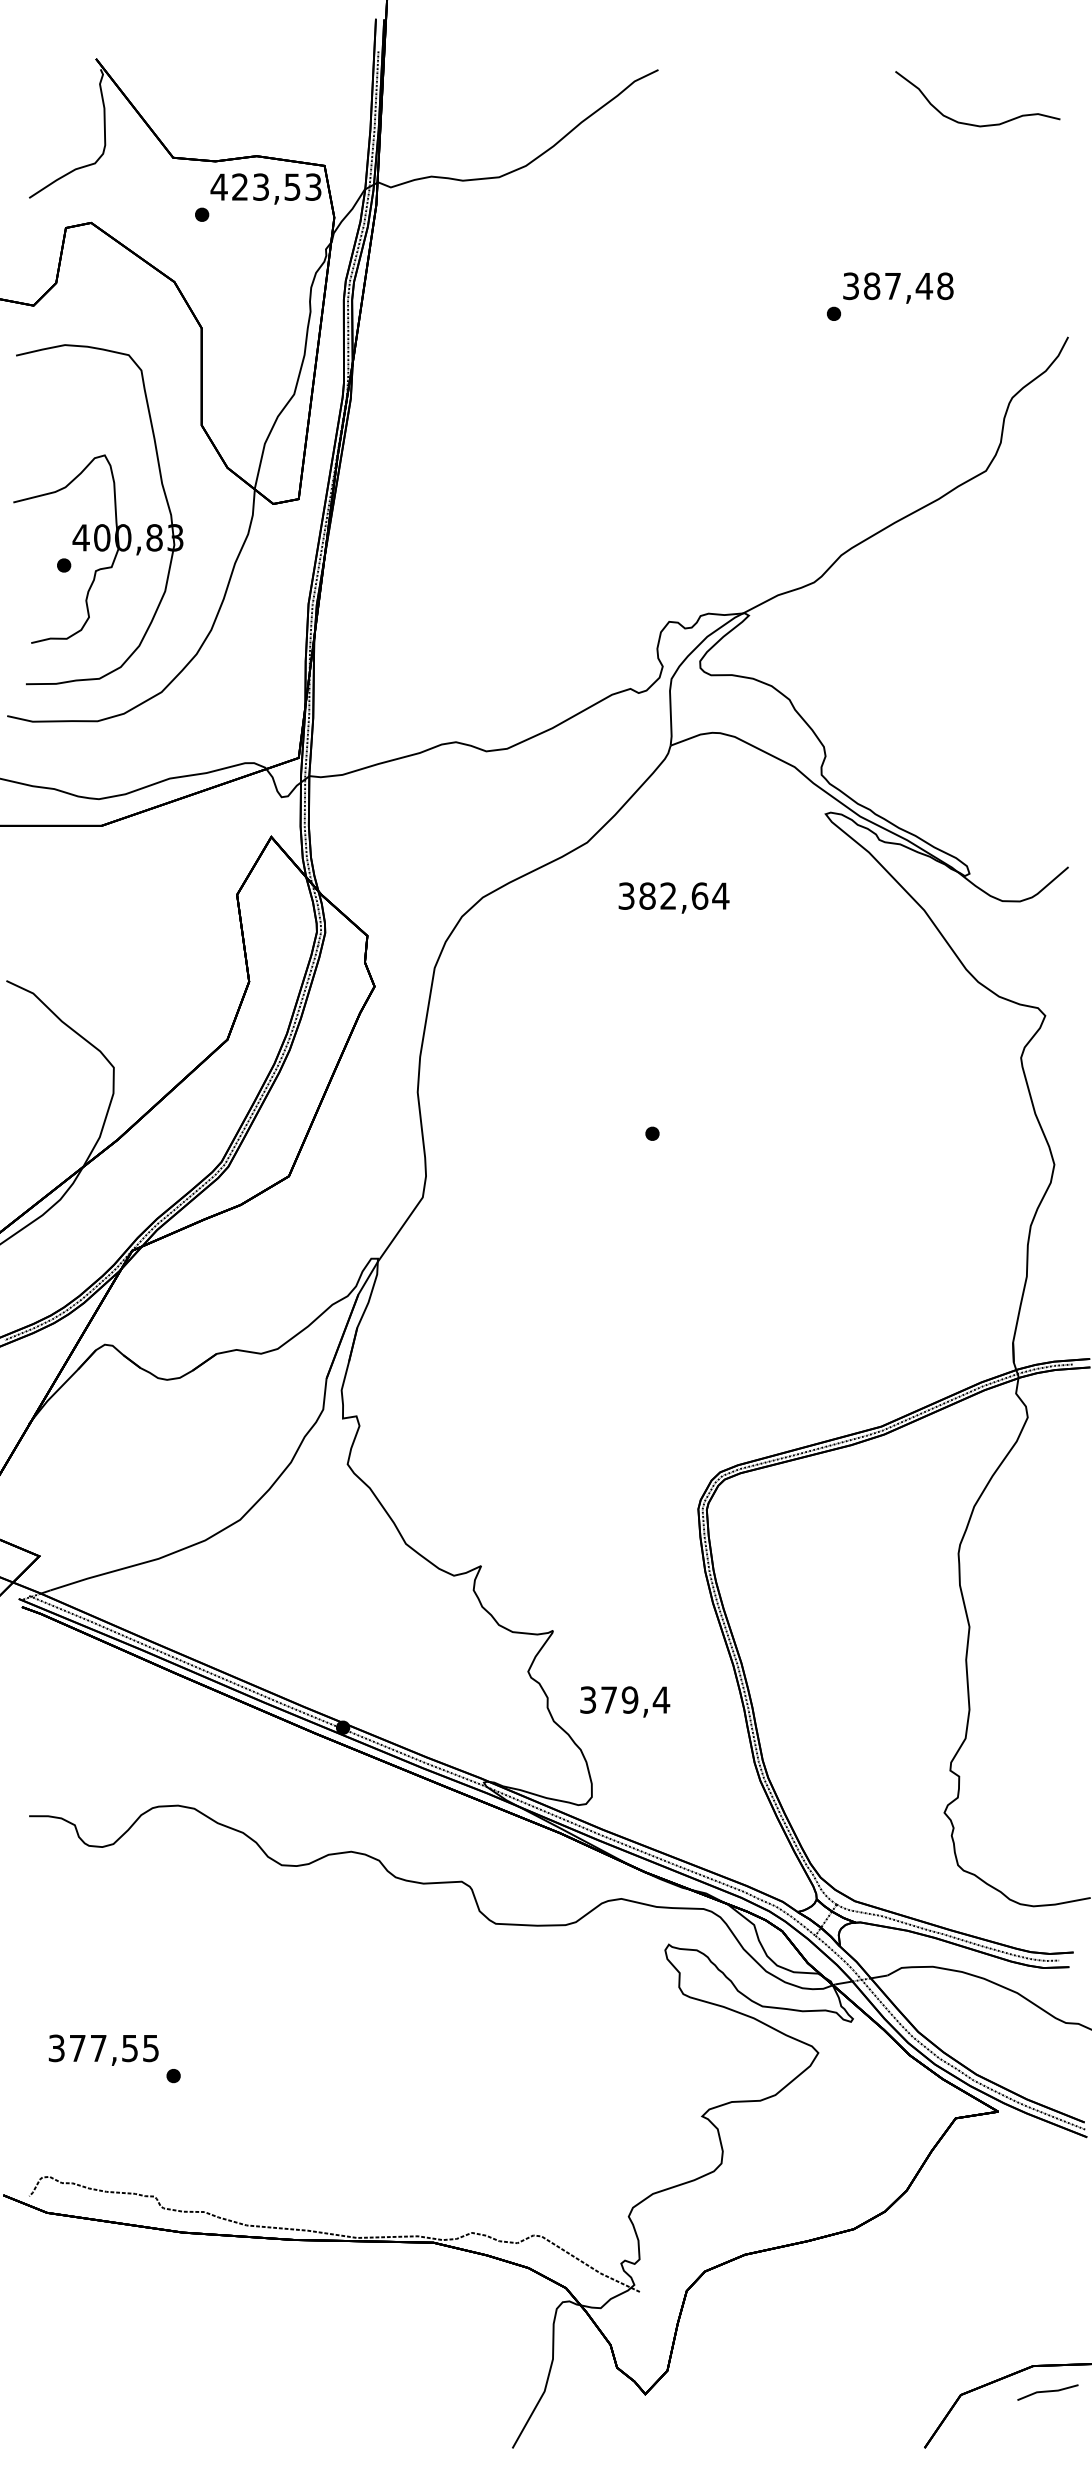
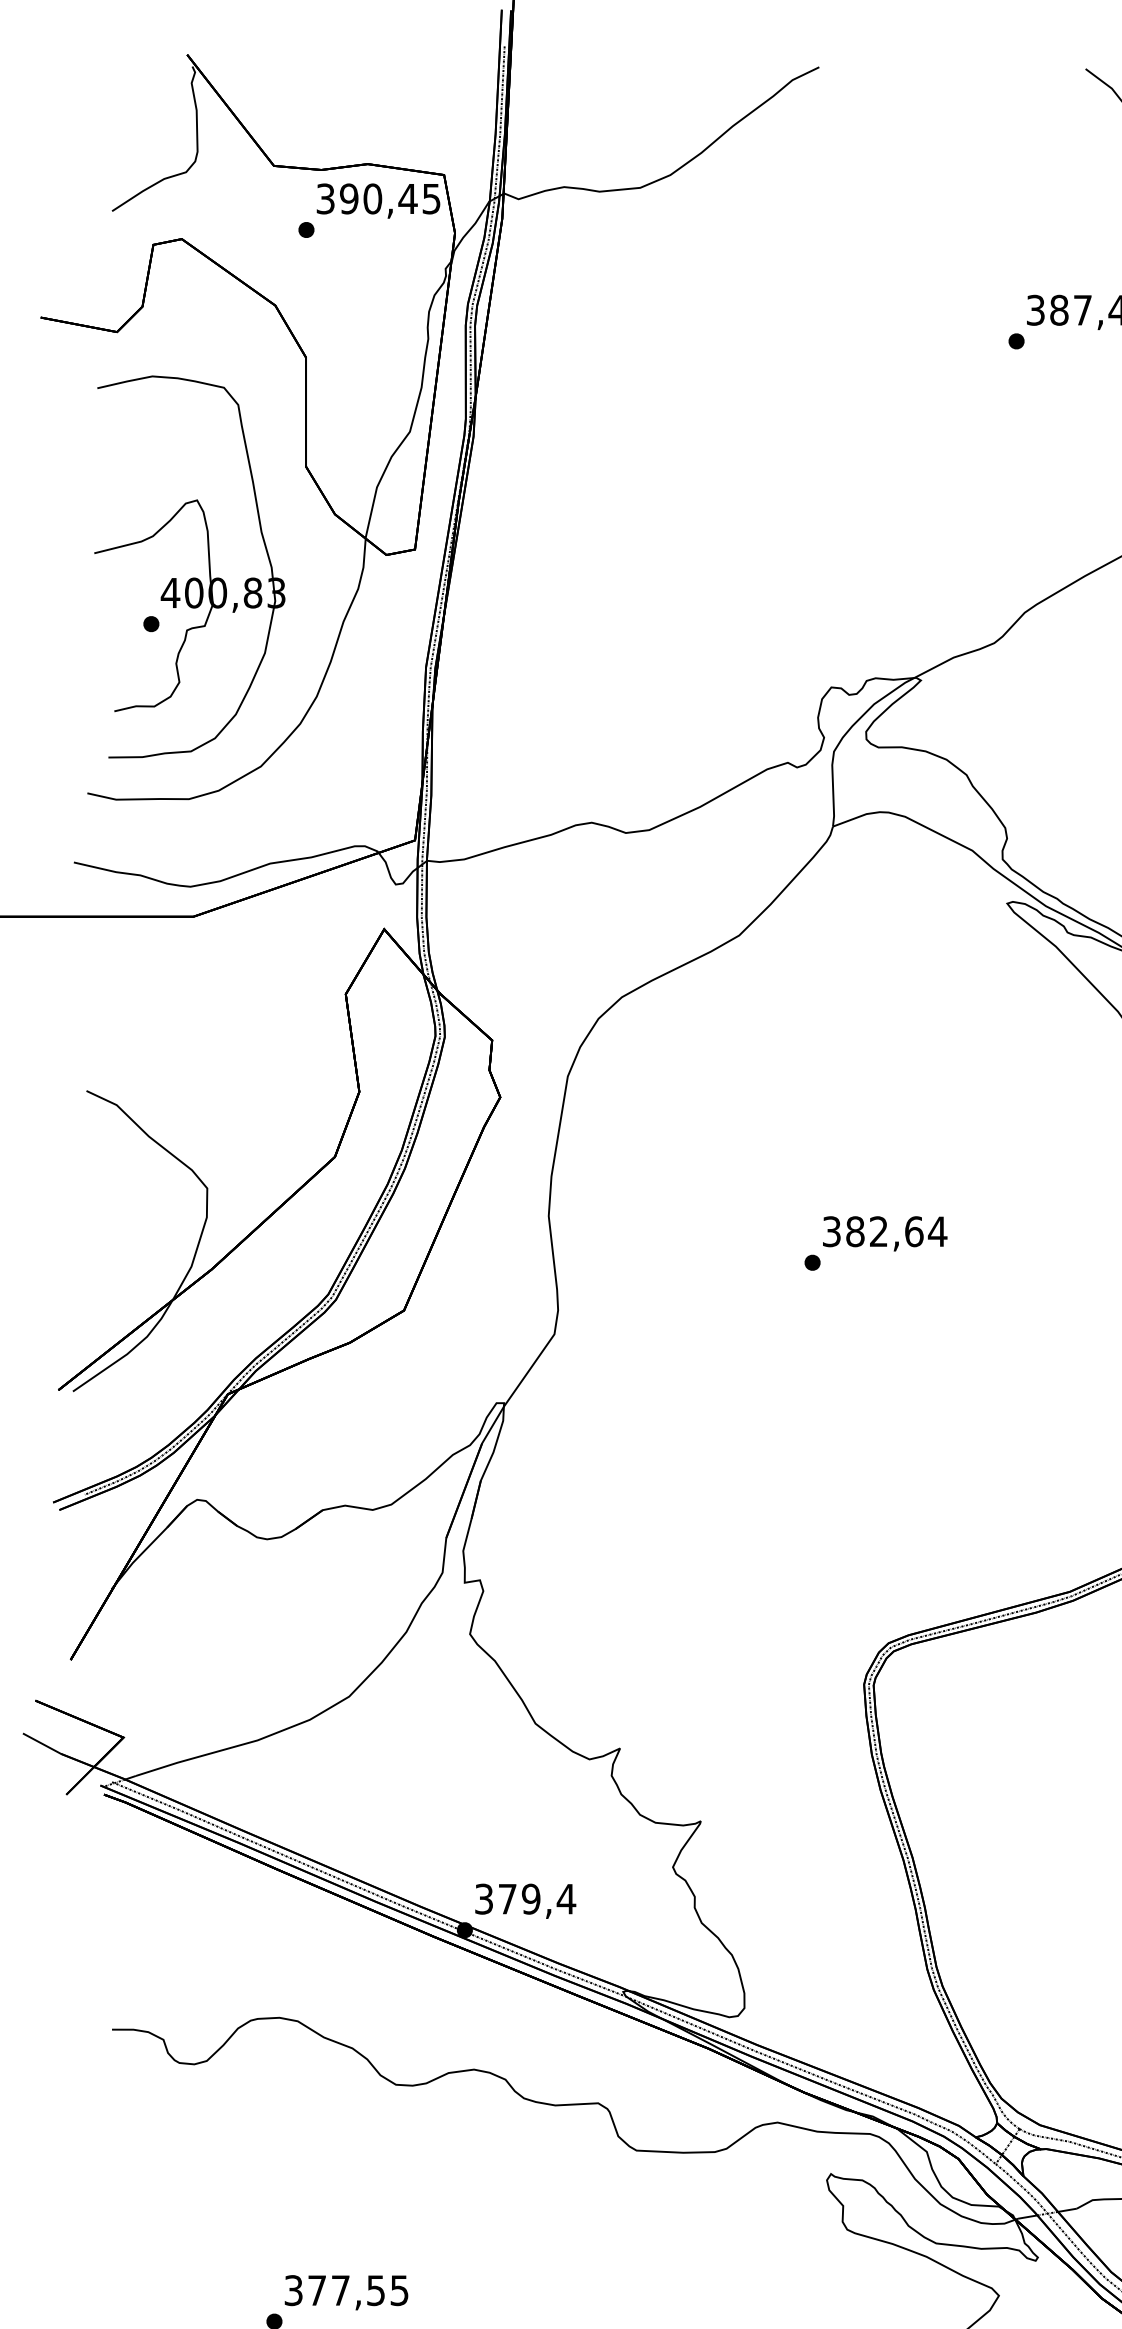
text: (265, 186) -> (377, 198), 423,53 -> 390,45
text: (673, 897) -> (884, 1233), moved
text: (625, 1701) -> (526, 1900), moved
text: (103, 2049) -> (346, 2291), moved

